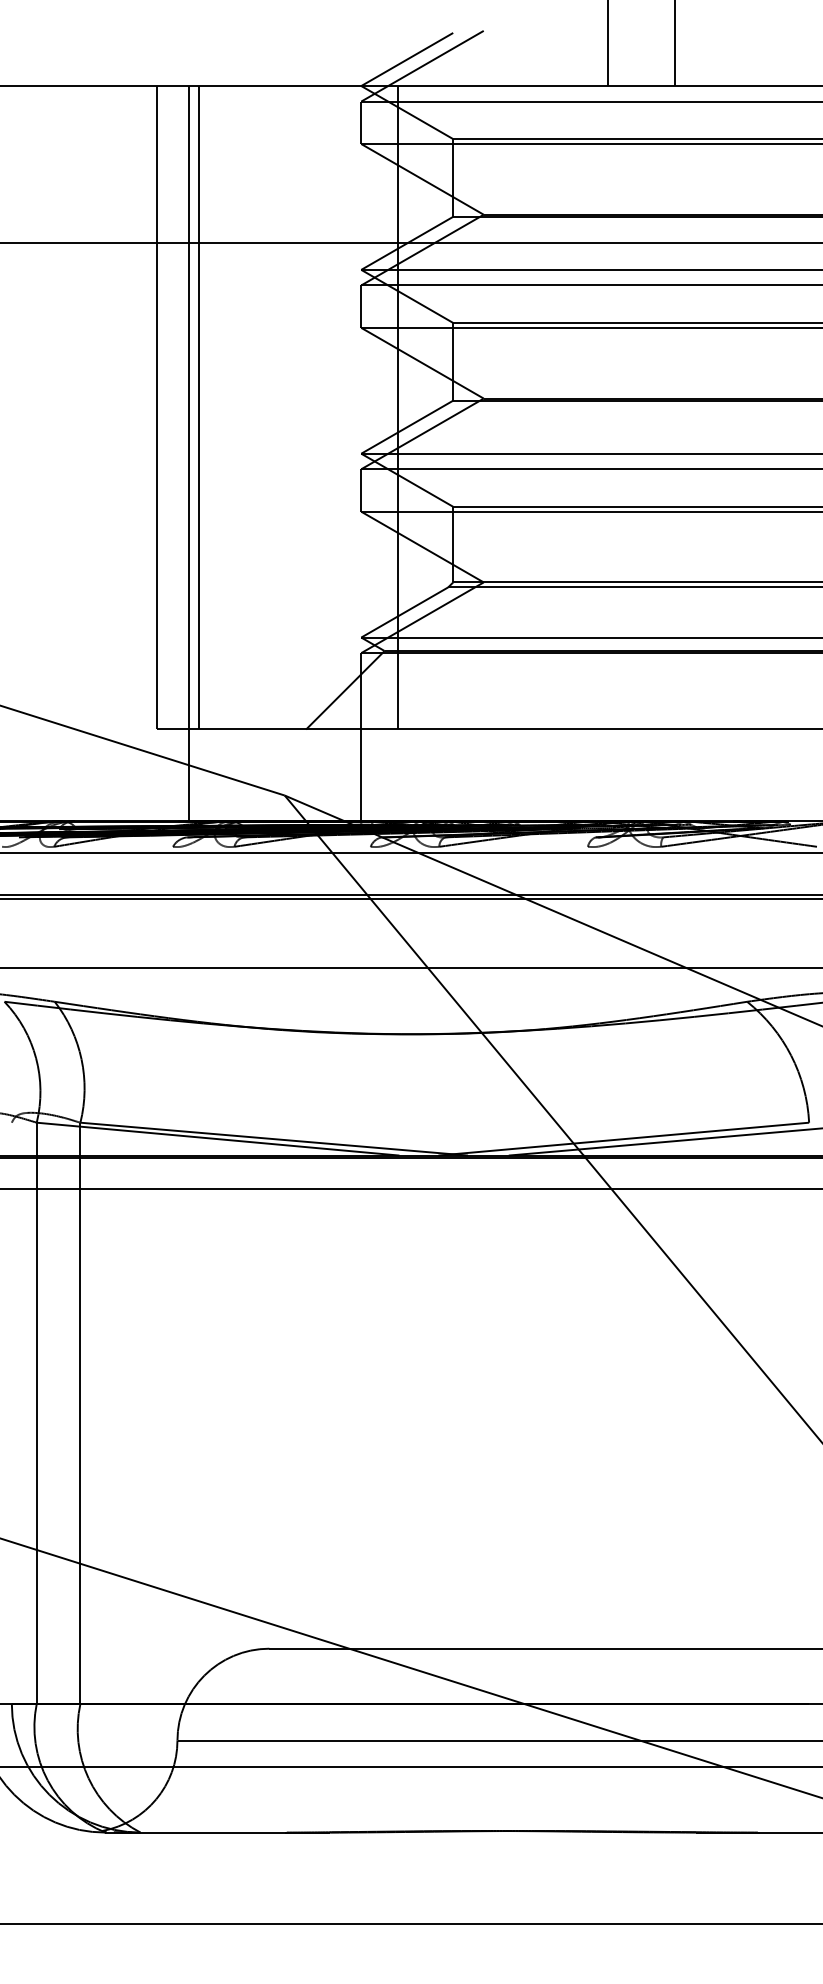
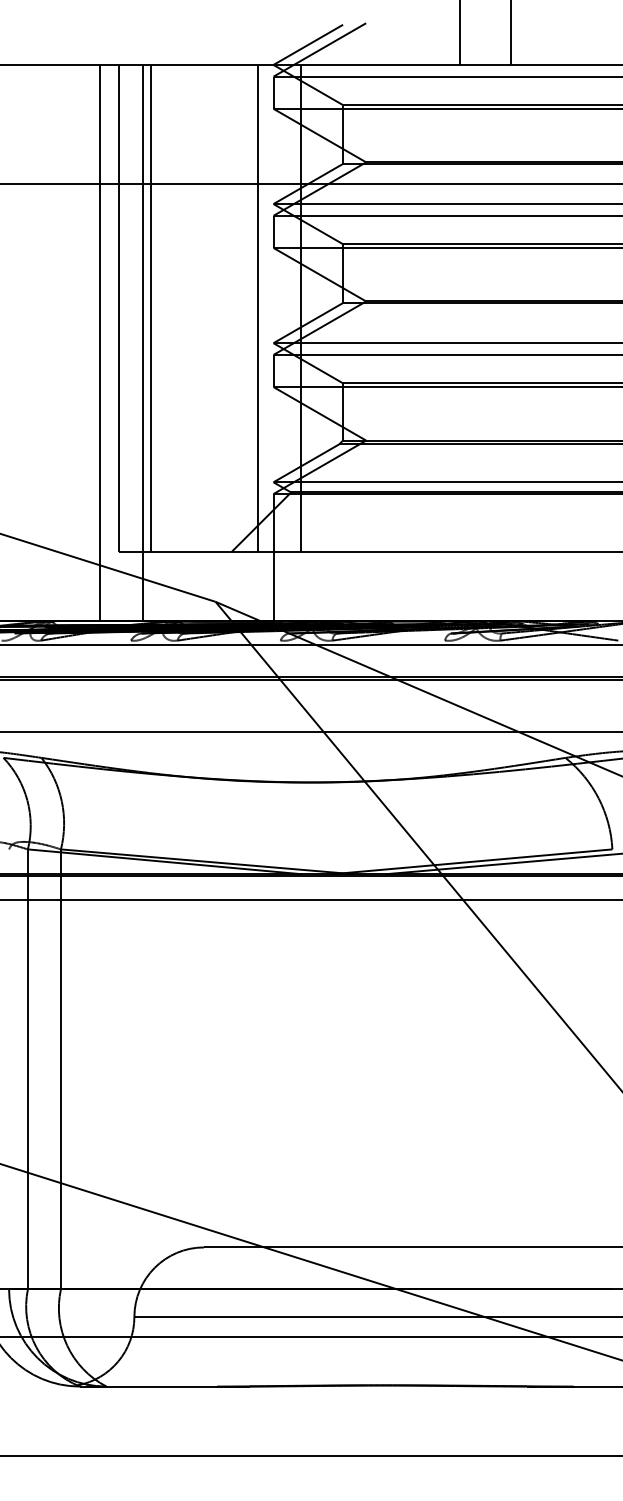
line: (341, 407) -> (258, 308), added
line: (131, 453) -> (99, 343), added

